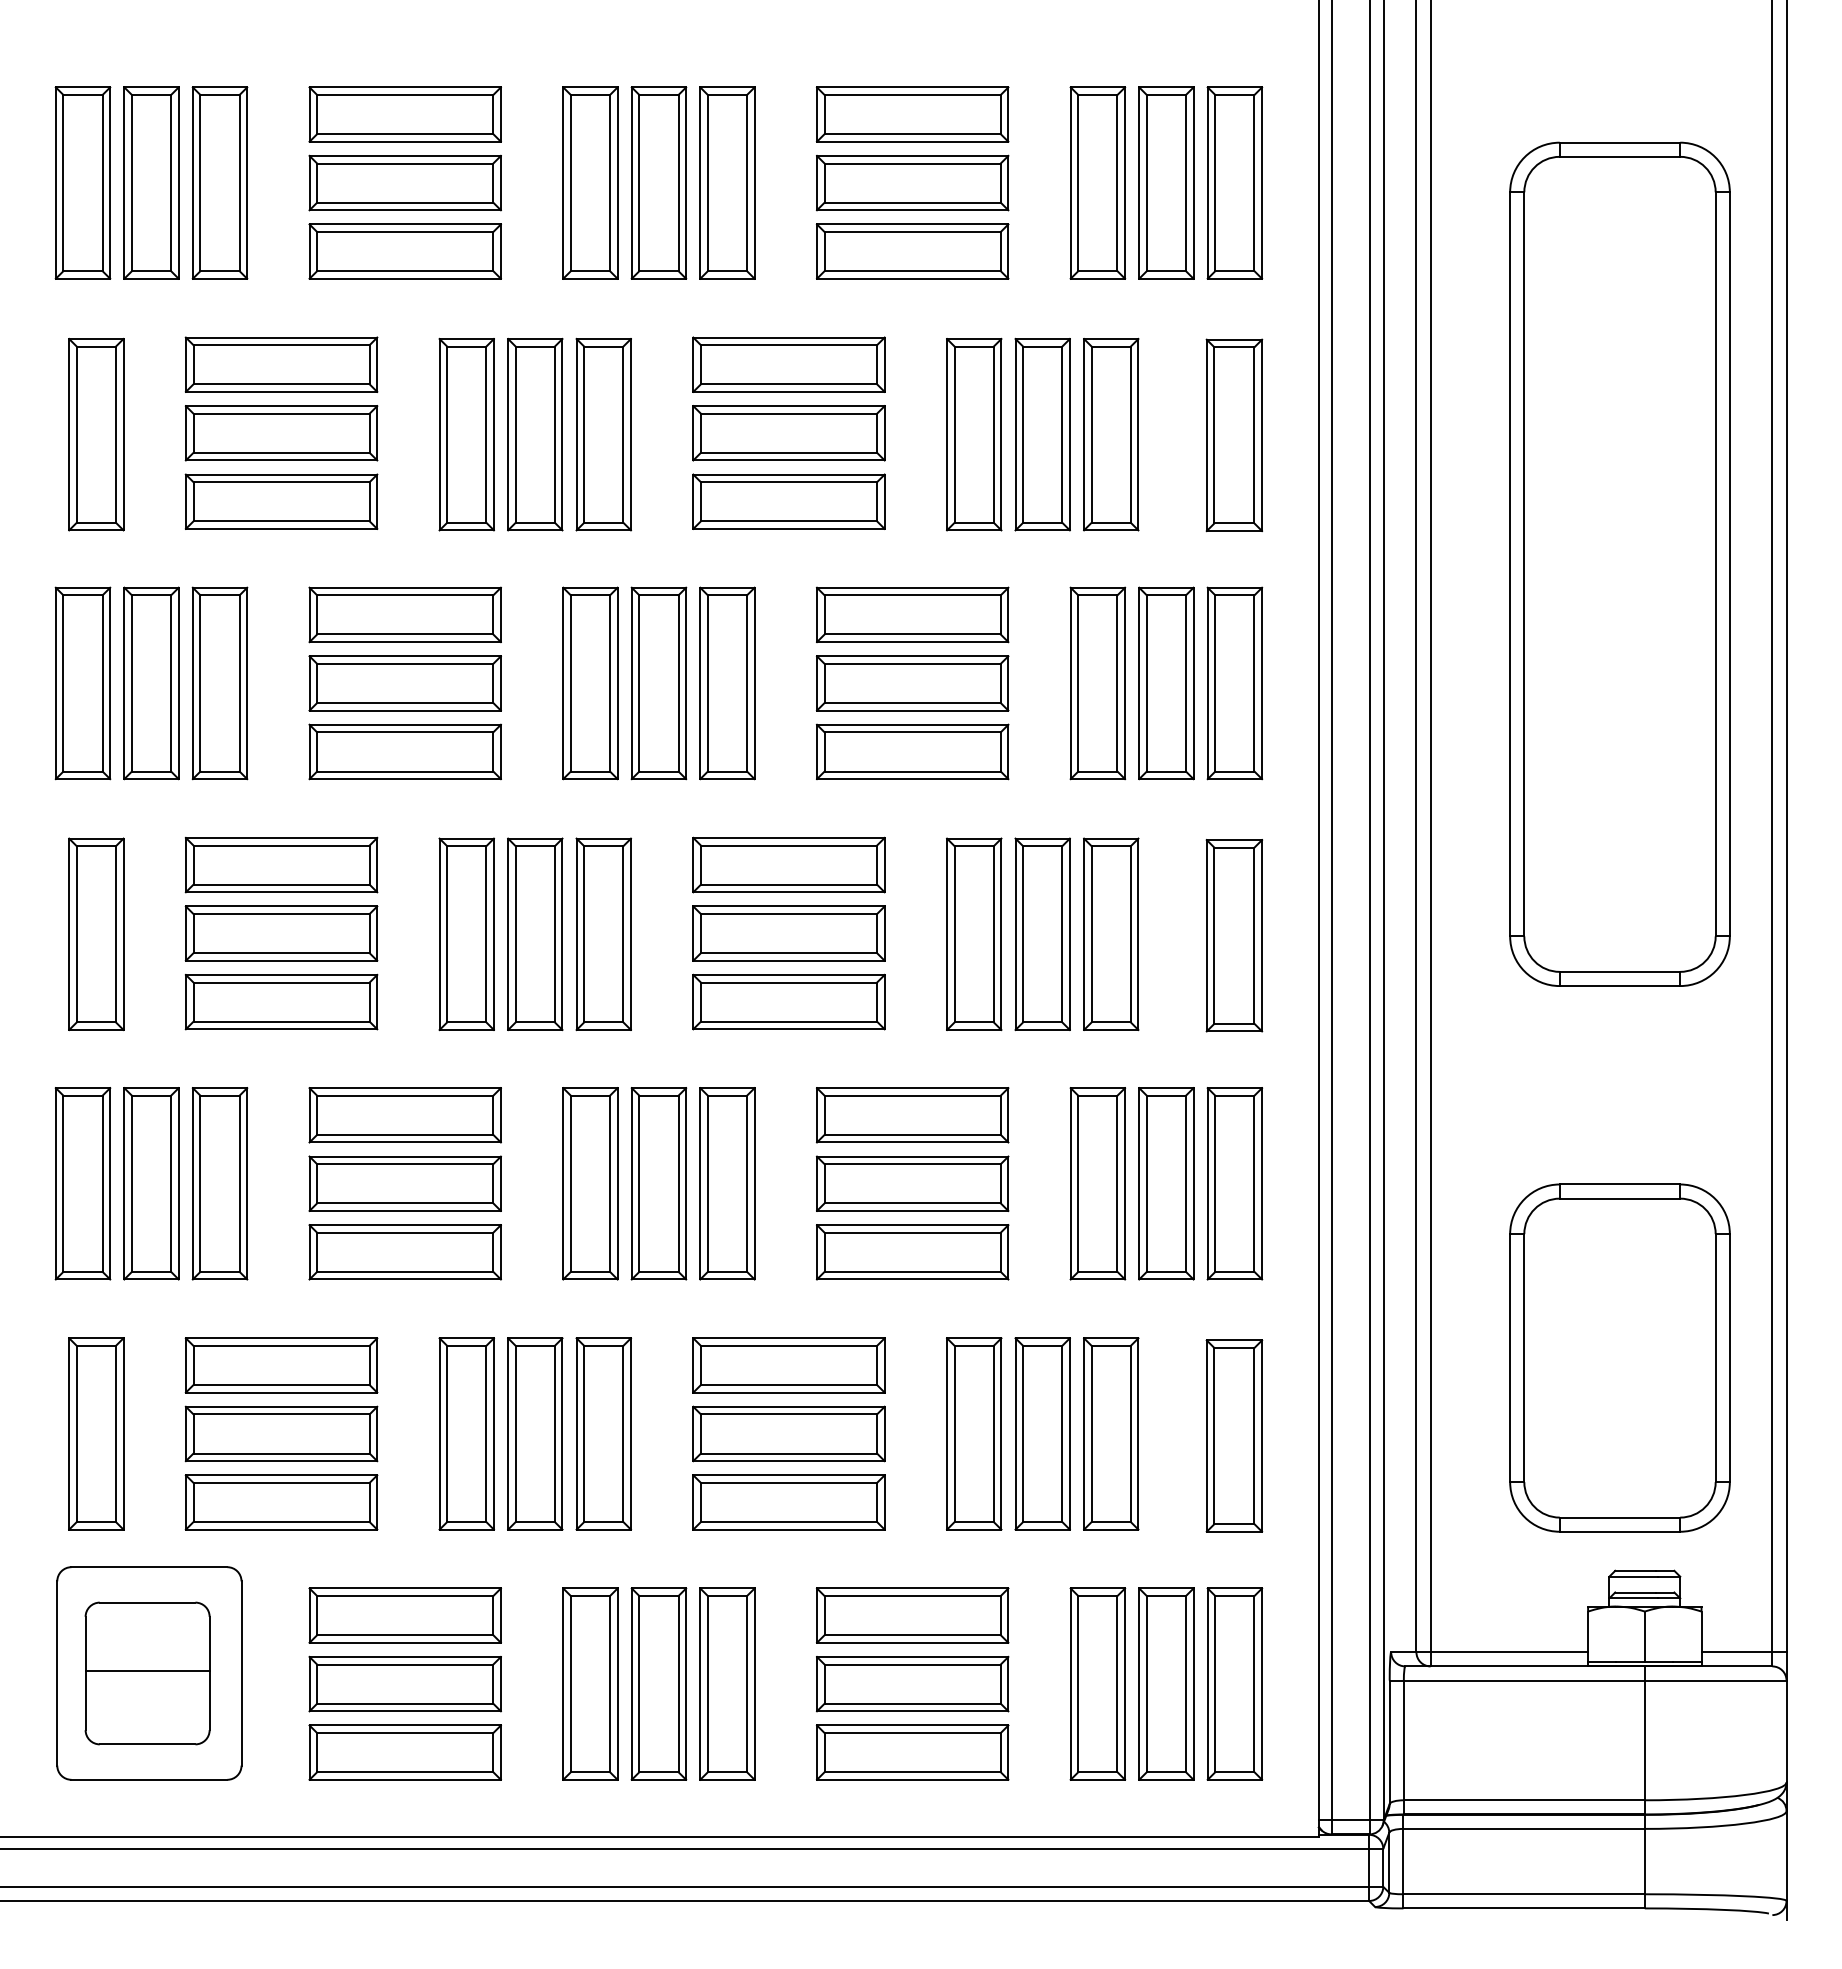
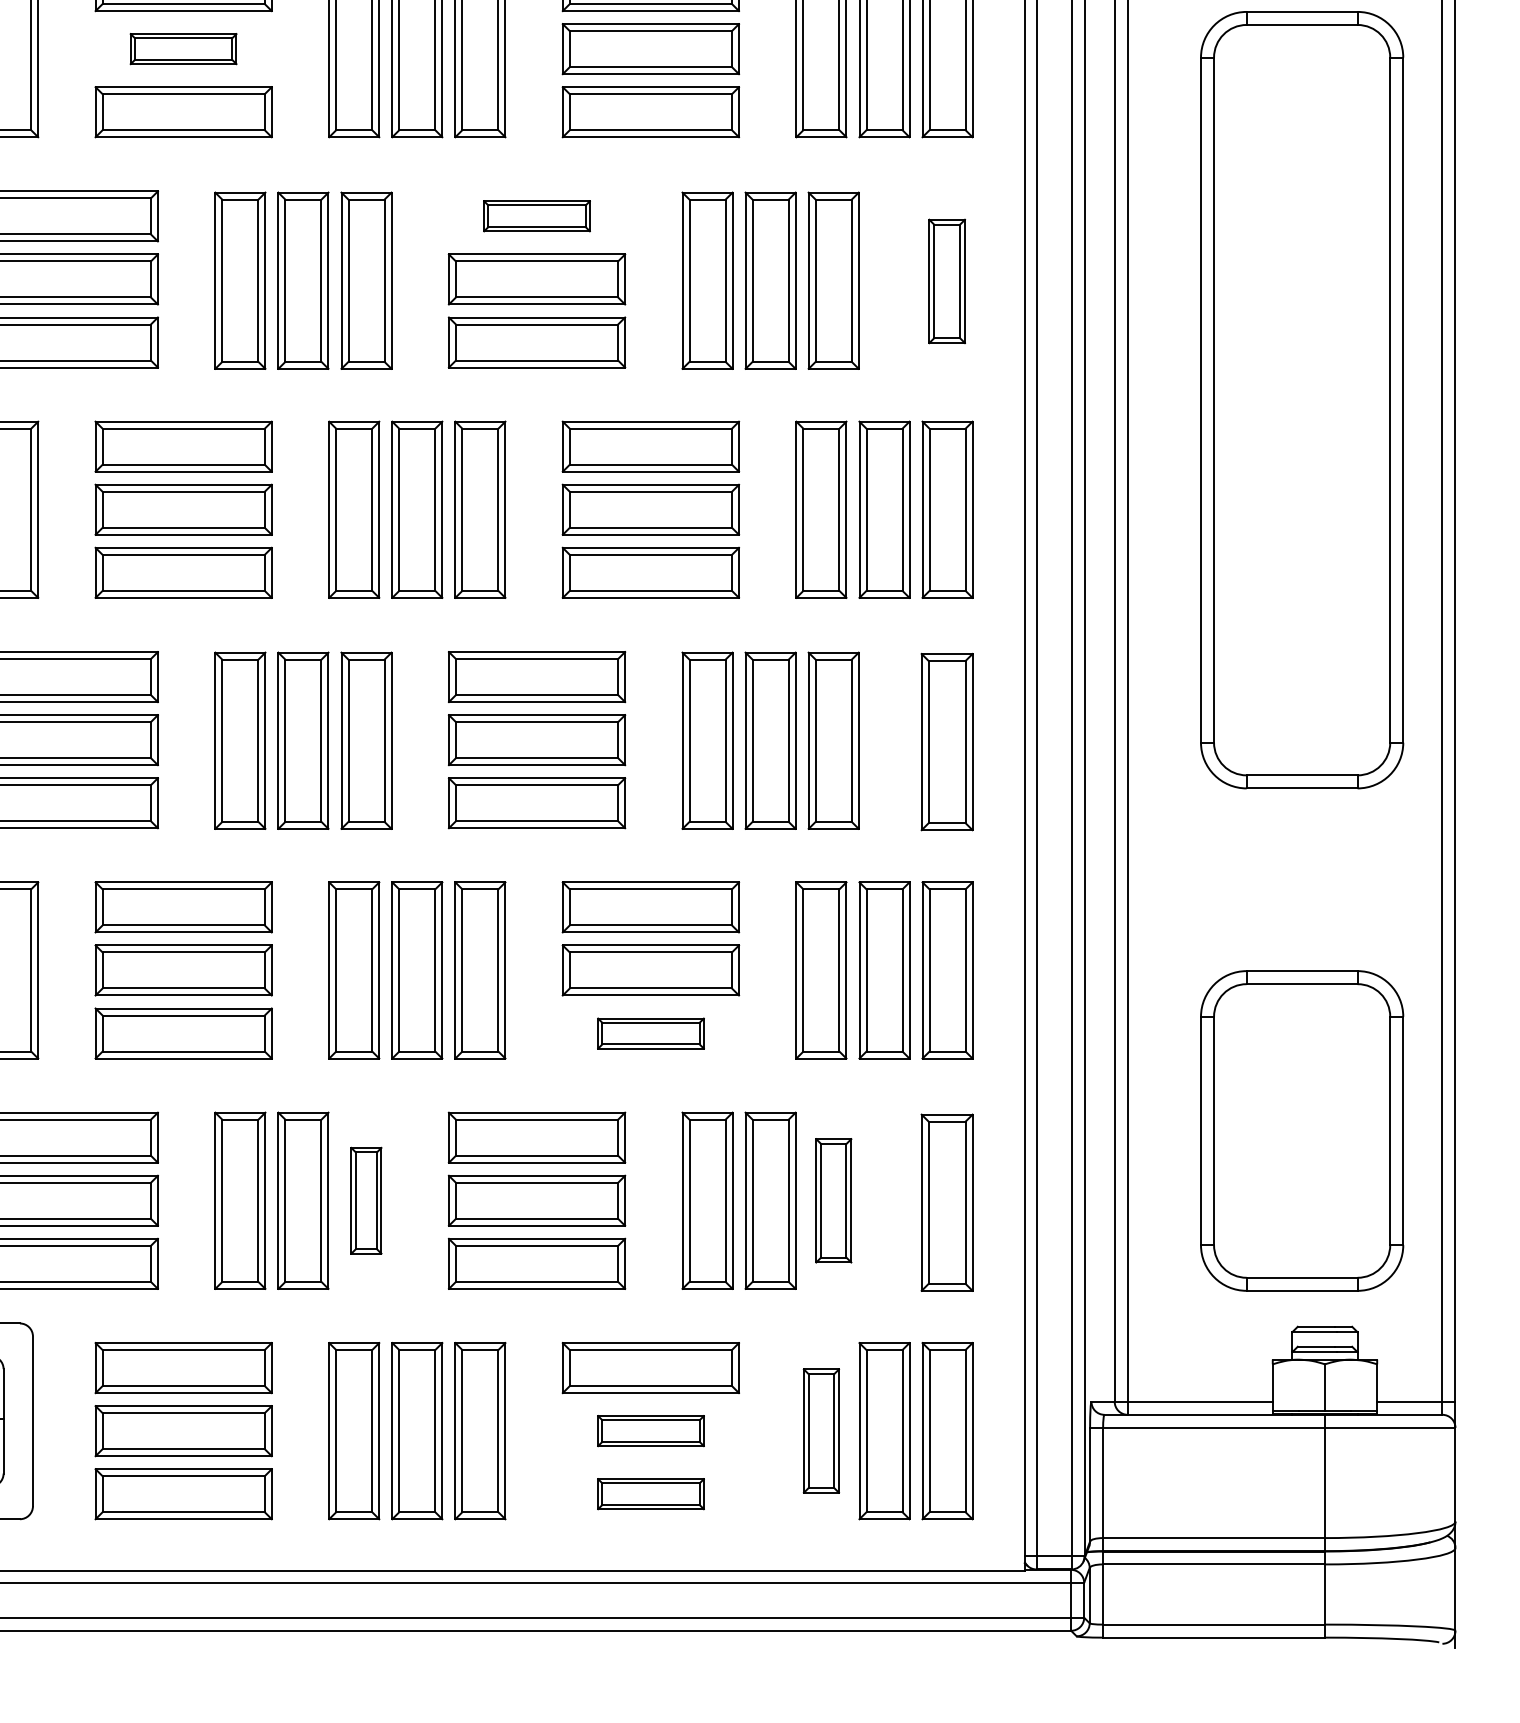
part: (404, 182) -> (183, 48), size x0.6
part: (788, 364) -> (536, 216), size x0.6
part: (1234, 435) -> (947, 281), size x0.7
part: (912, 1252) -> (650, 1033), size x0.6
part: (603, 1433) -> (366, 1200), size x0.6
part: (1111, 1433) -> (833, 1200), size x0.7
part: (912, 1683) -> (650, 1430), size x0.6
part: (1097, 1683) -> (821, 1430), size x0.7
part: (912, 1752) -> (650, 1494), size x0.6

